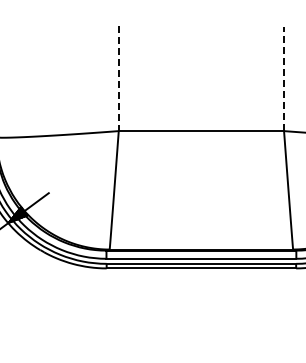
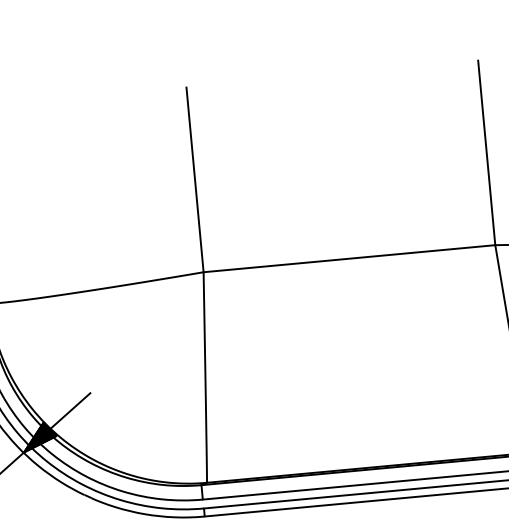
line: (284, 78) -> (487, 152), dashed -> solid
line: (118, 79) -> (194, 181), dashed -> solid

